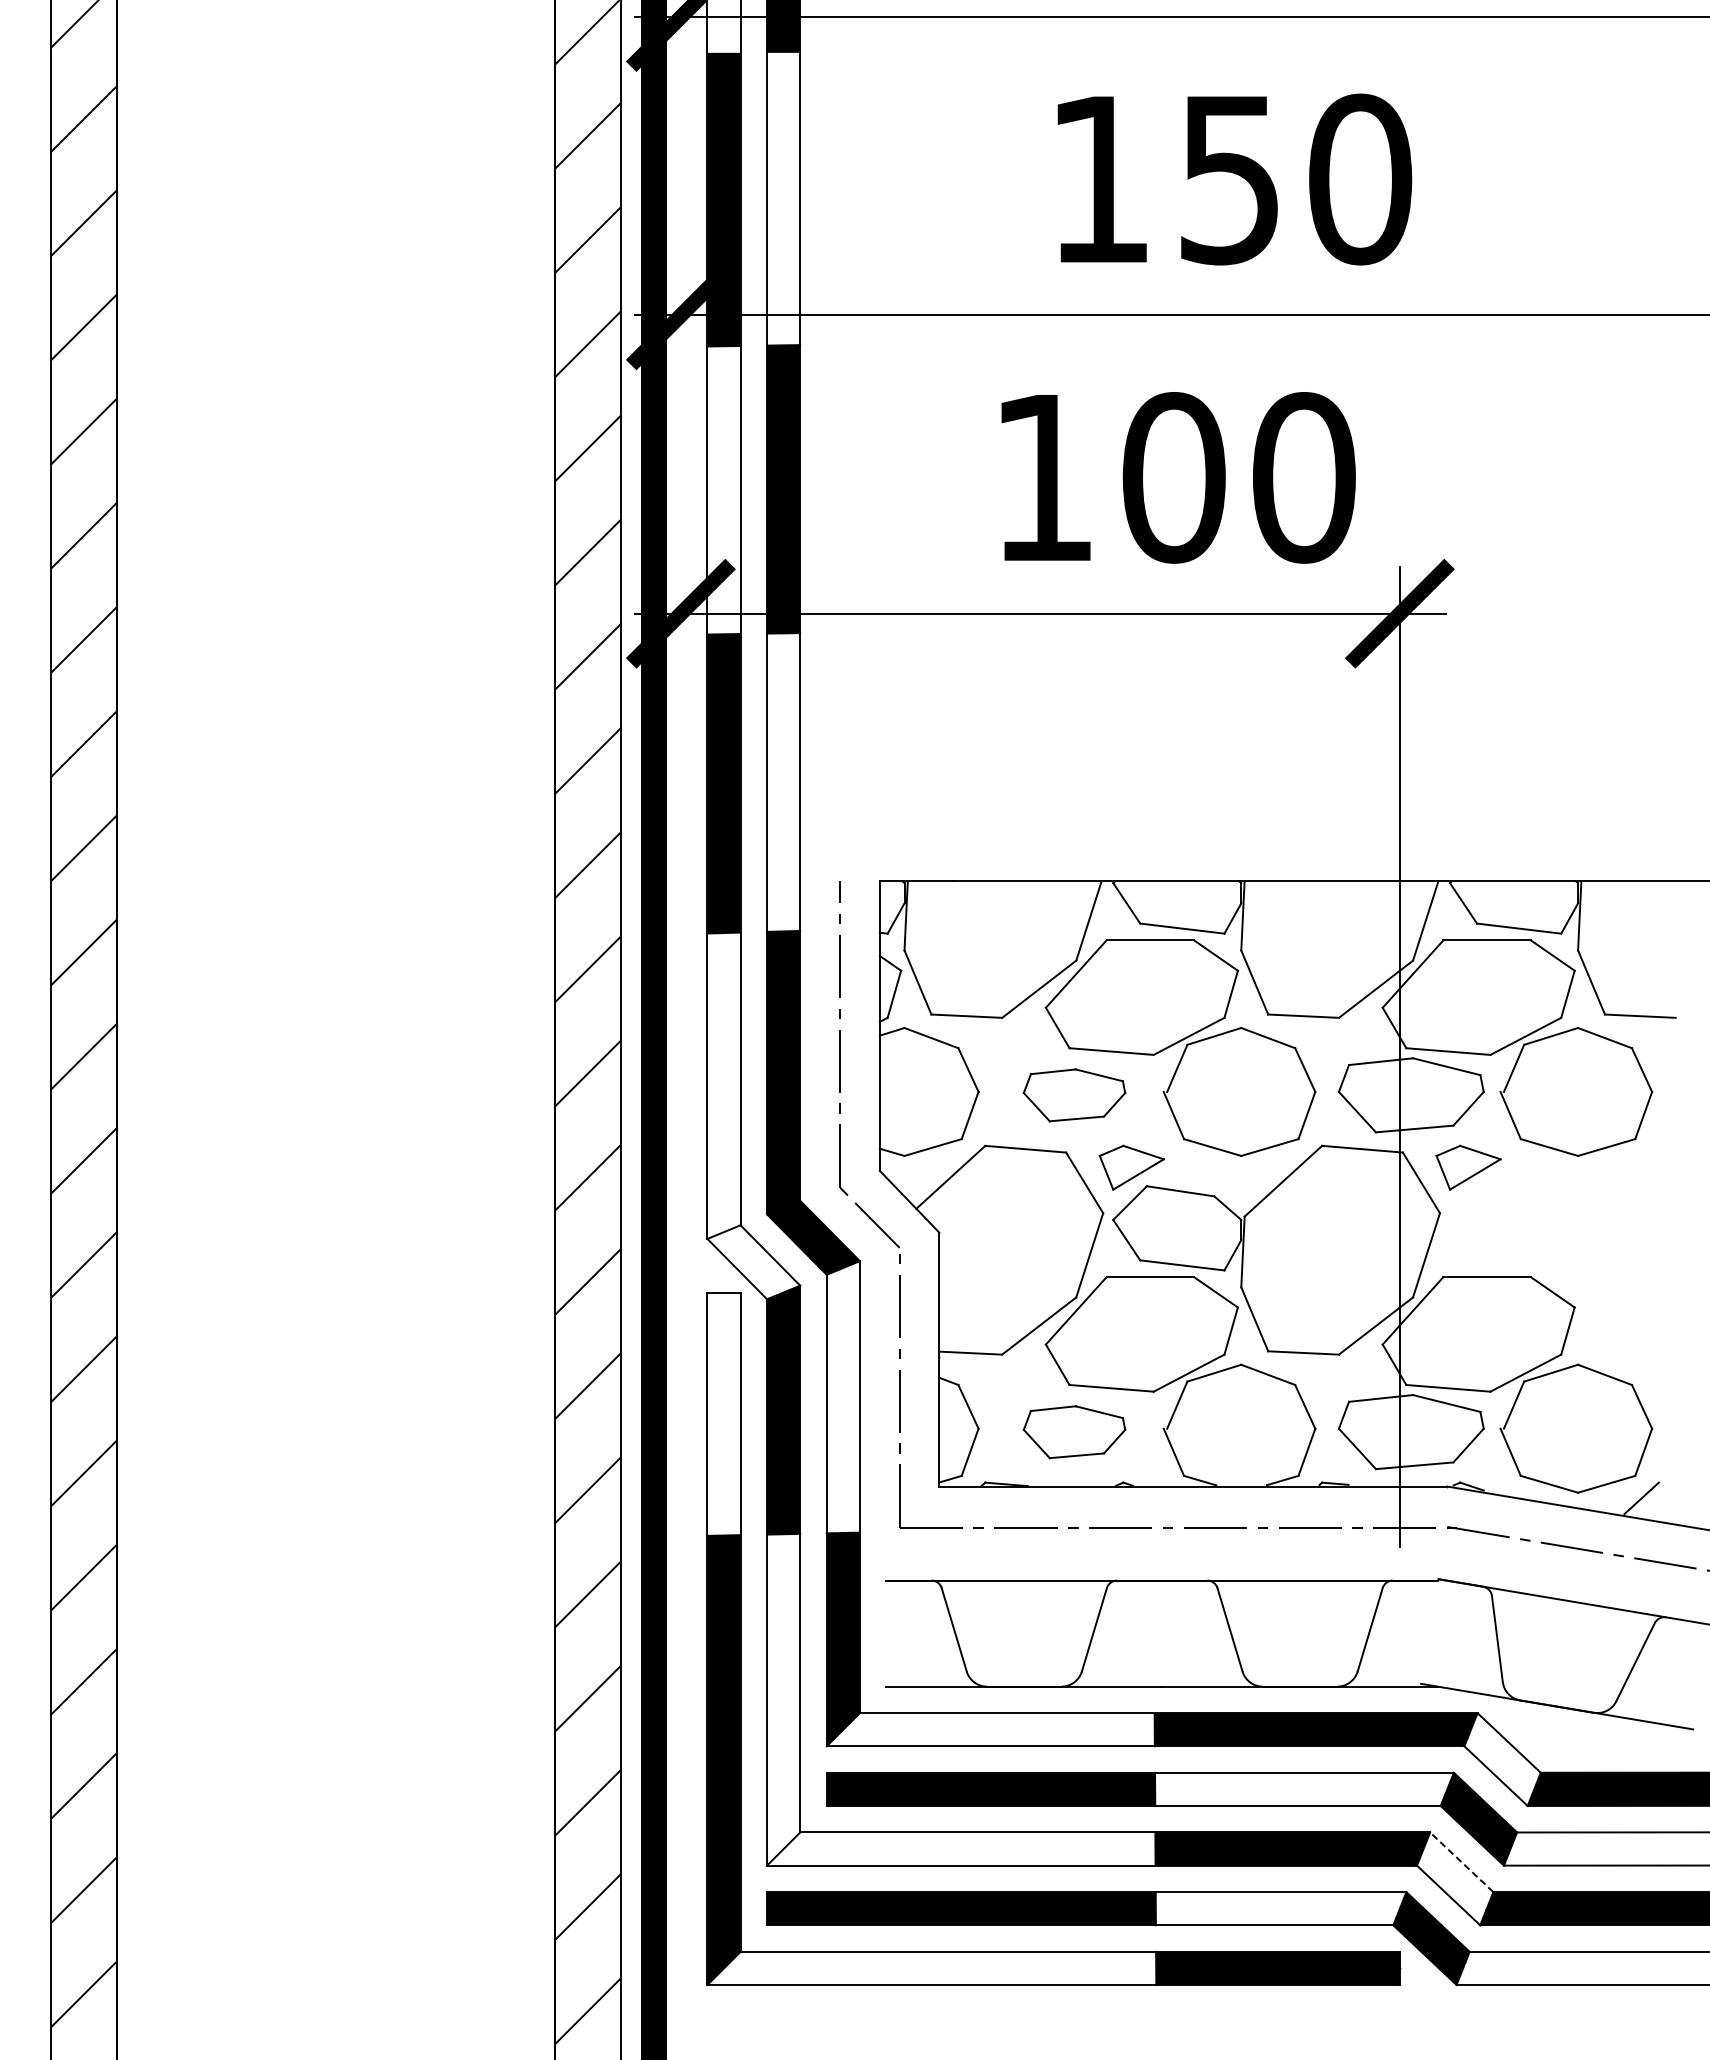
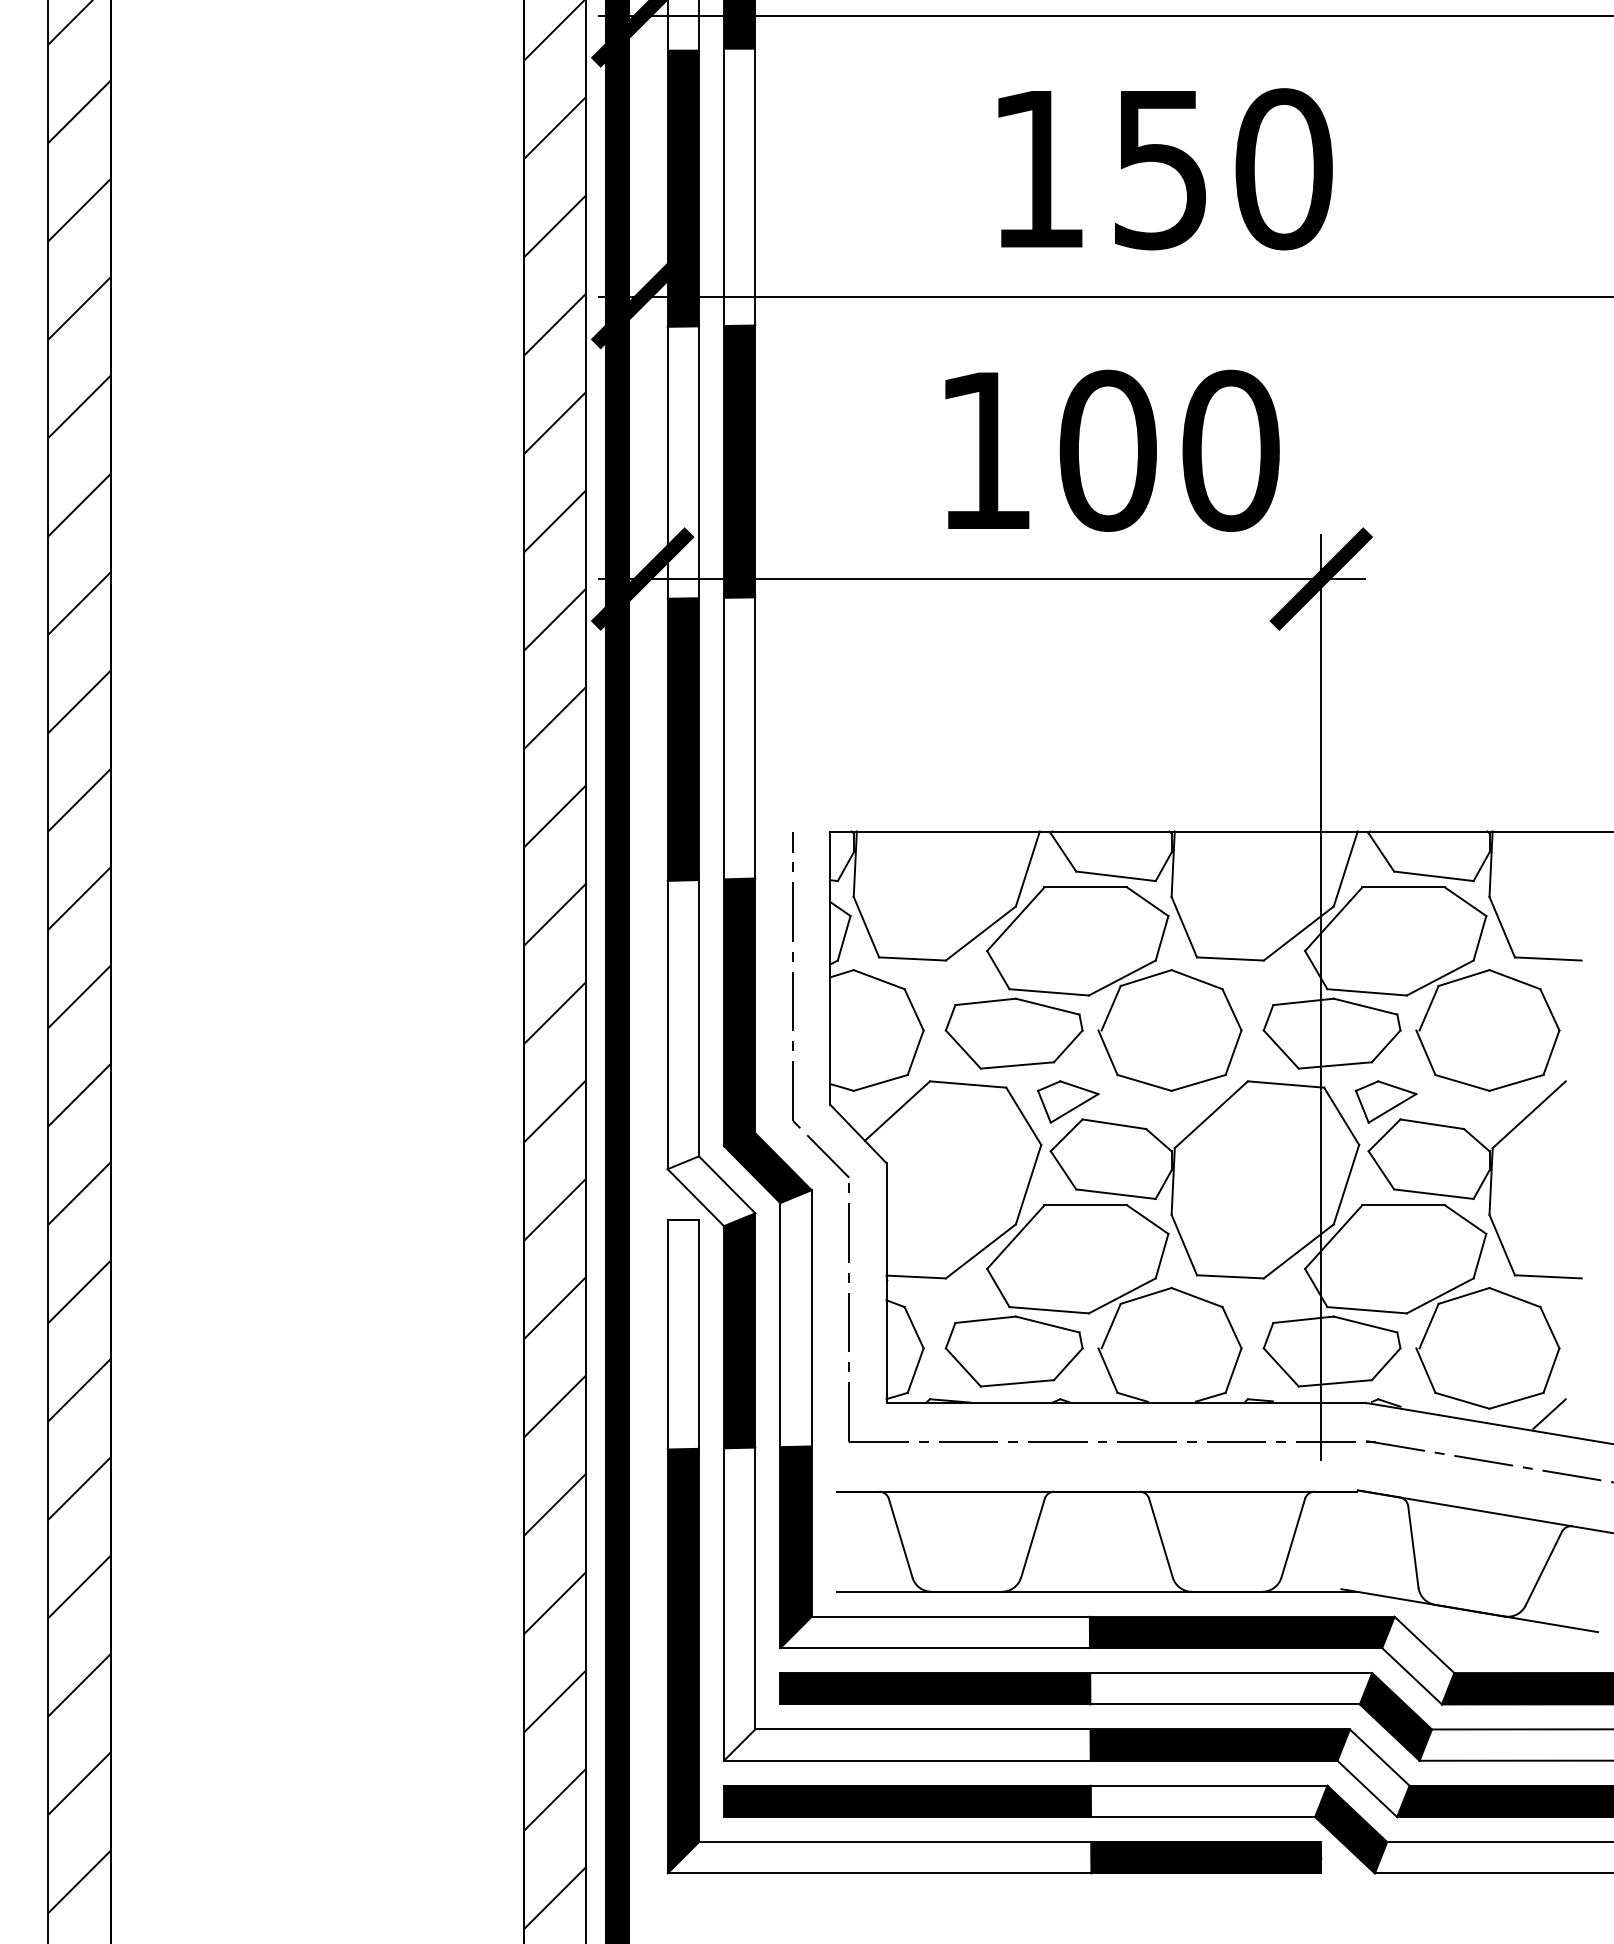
part: (1074, 1095) -> (1014, 1033), size x1.43
part: (1562, 1249) -> (1474, 1179), added
part: (1074, 1432) -> (1014, 1351), size x1.43
line: (1461, 1861) -> (1379, 1756), dashed -> solid

